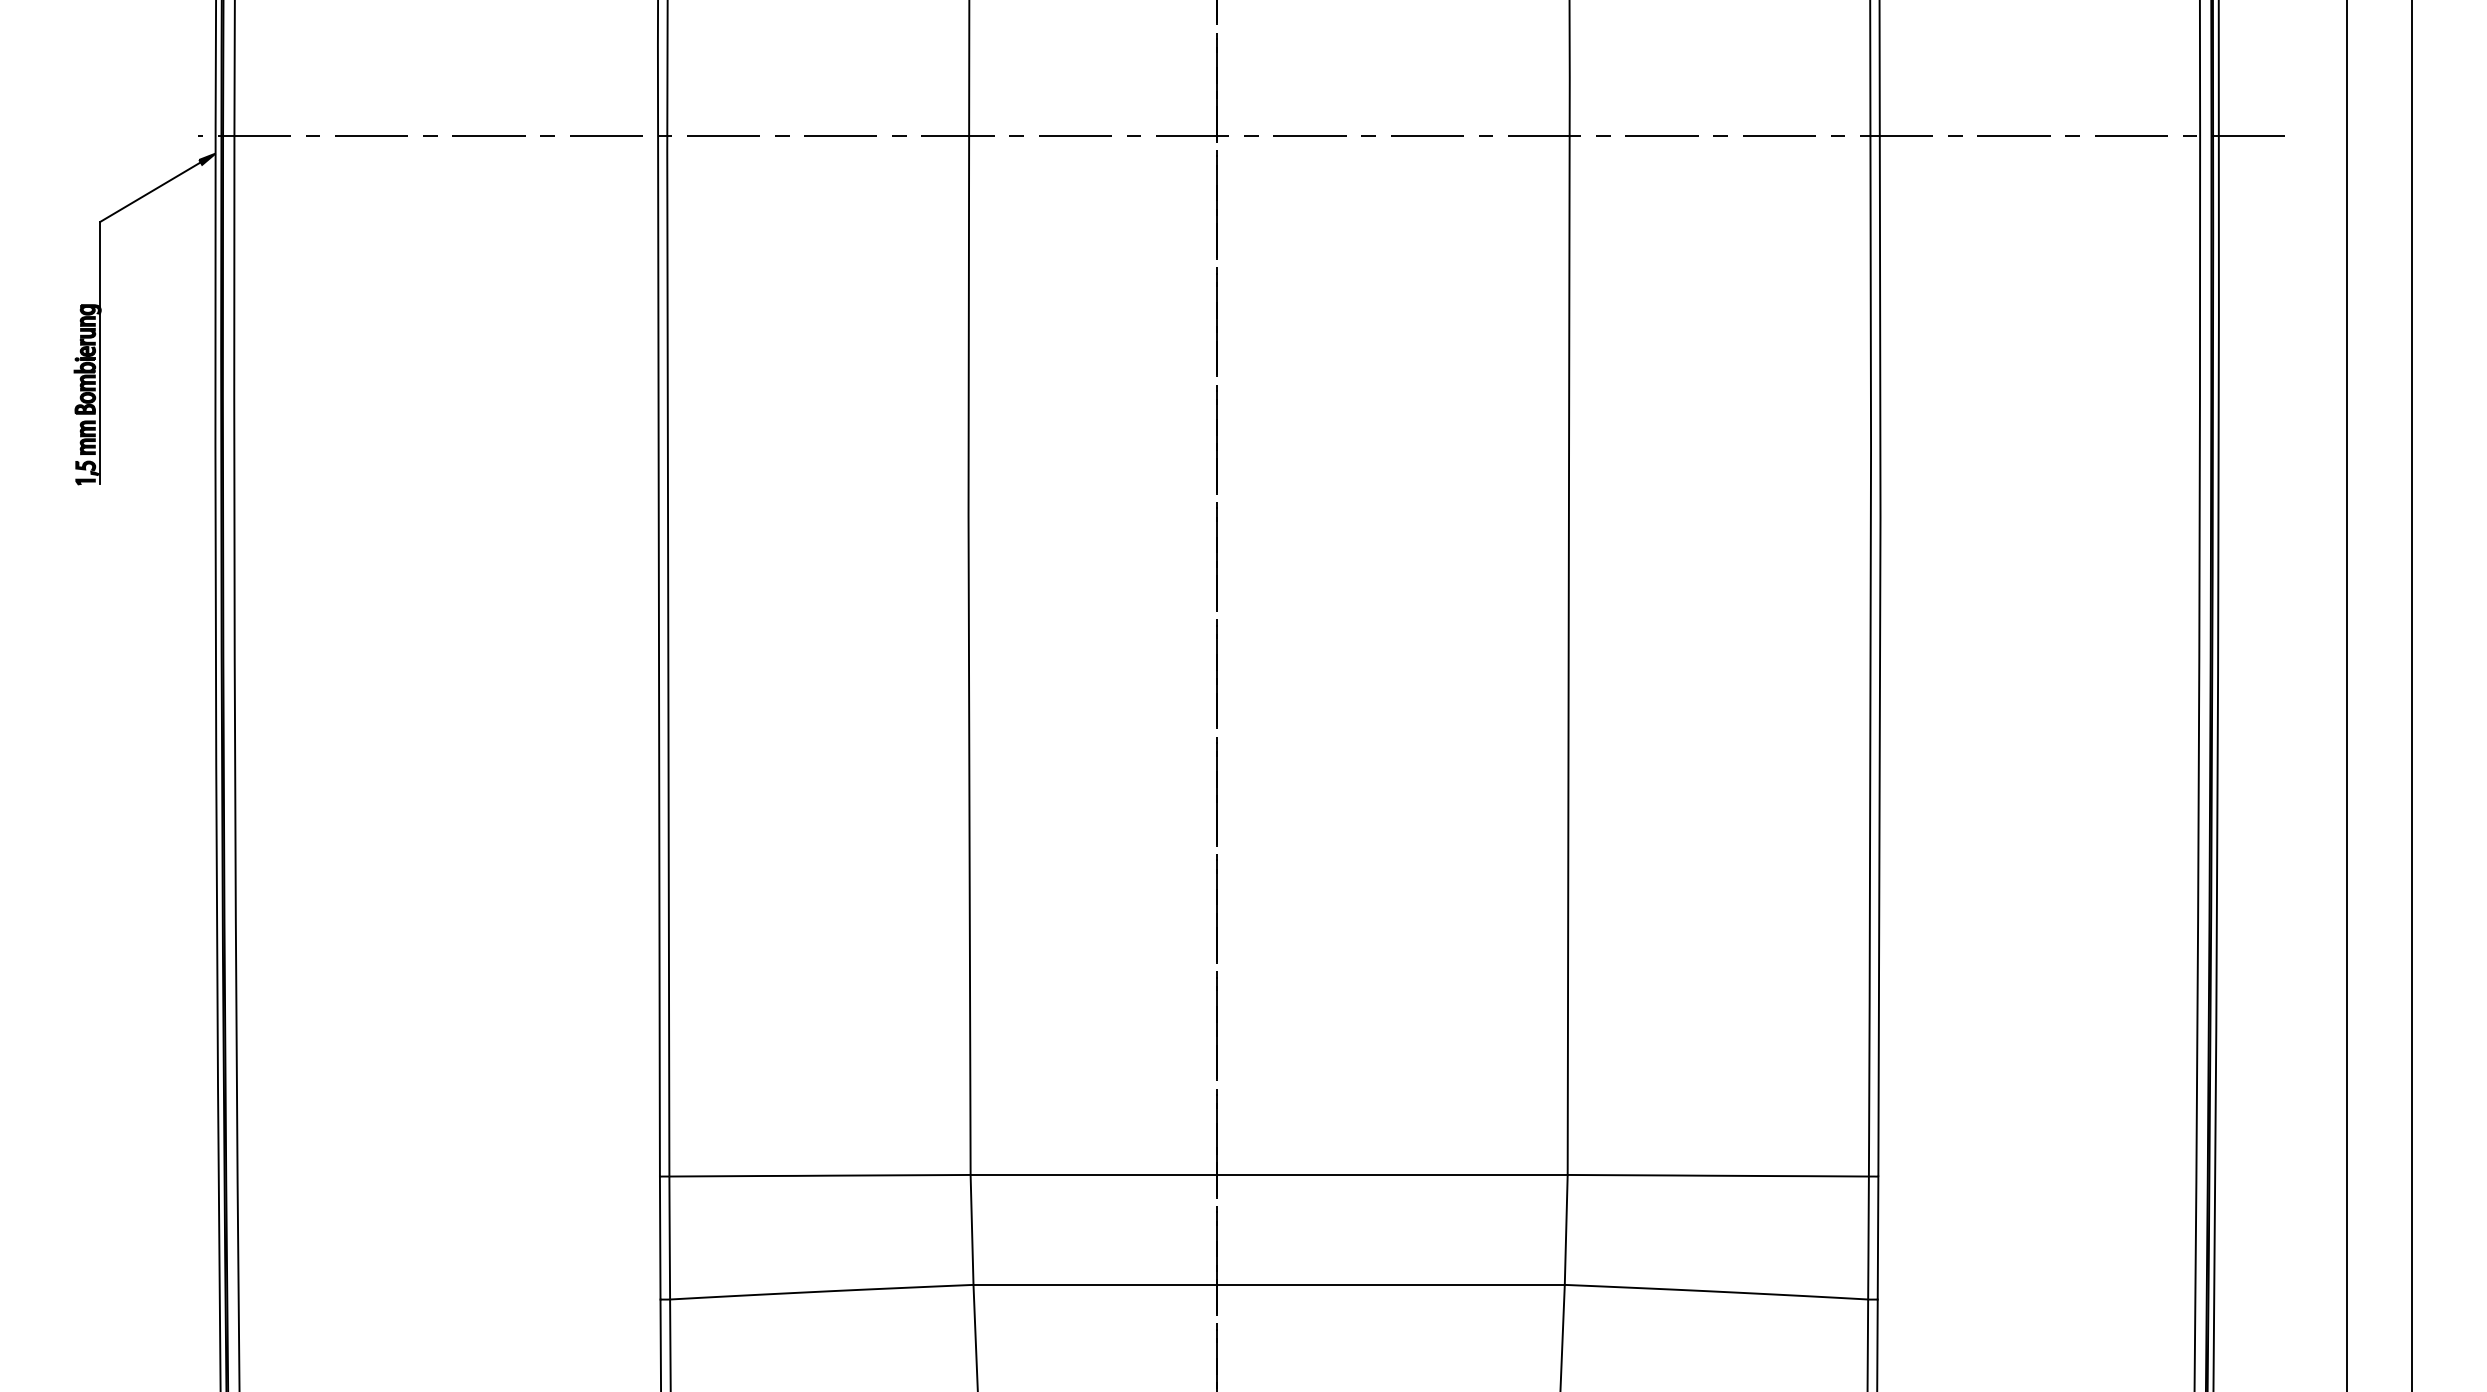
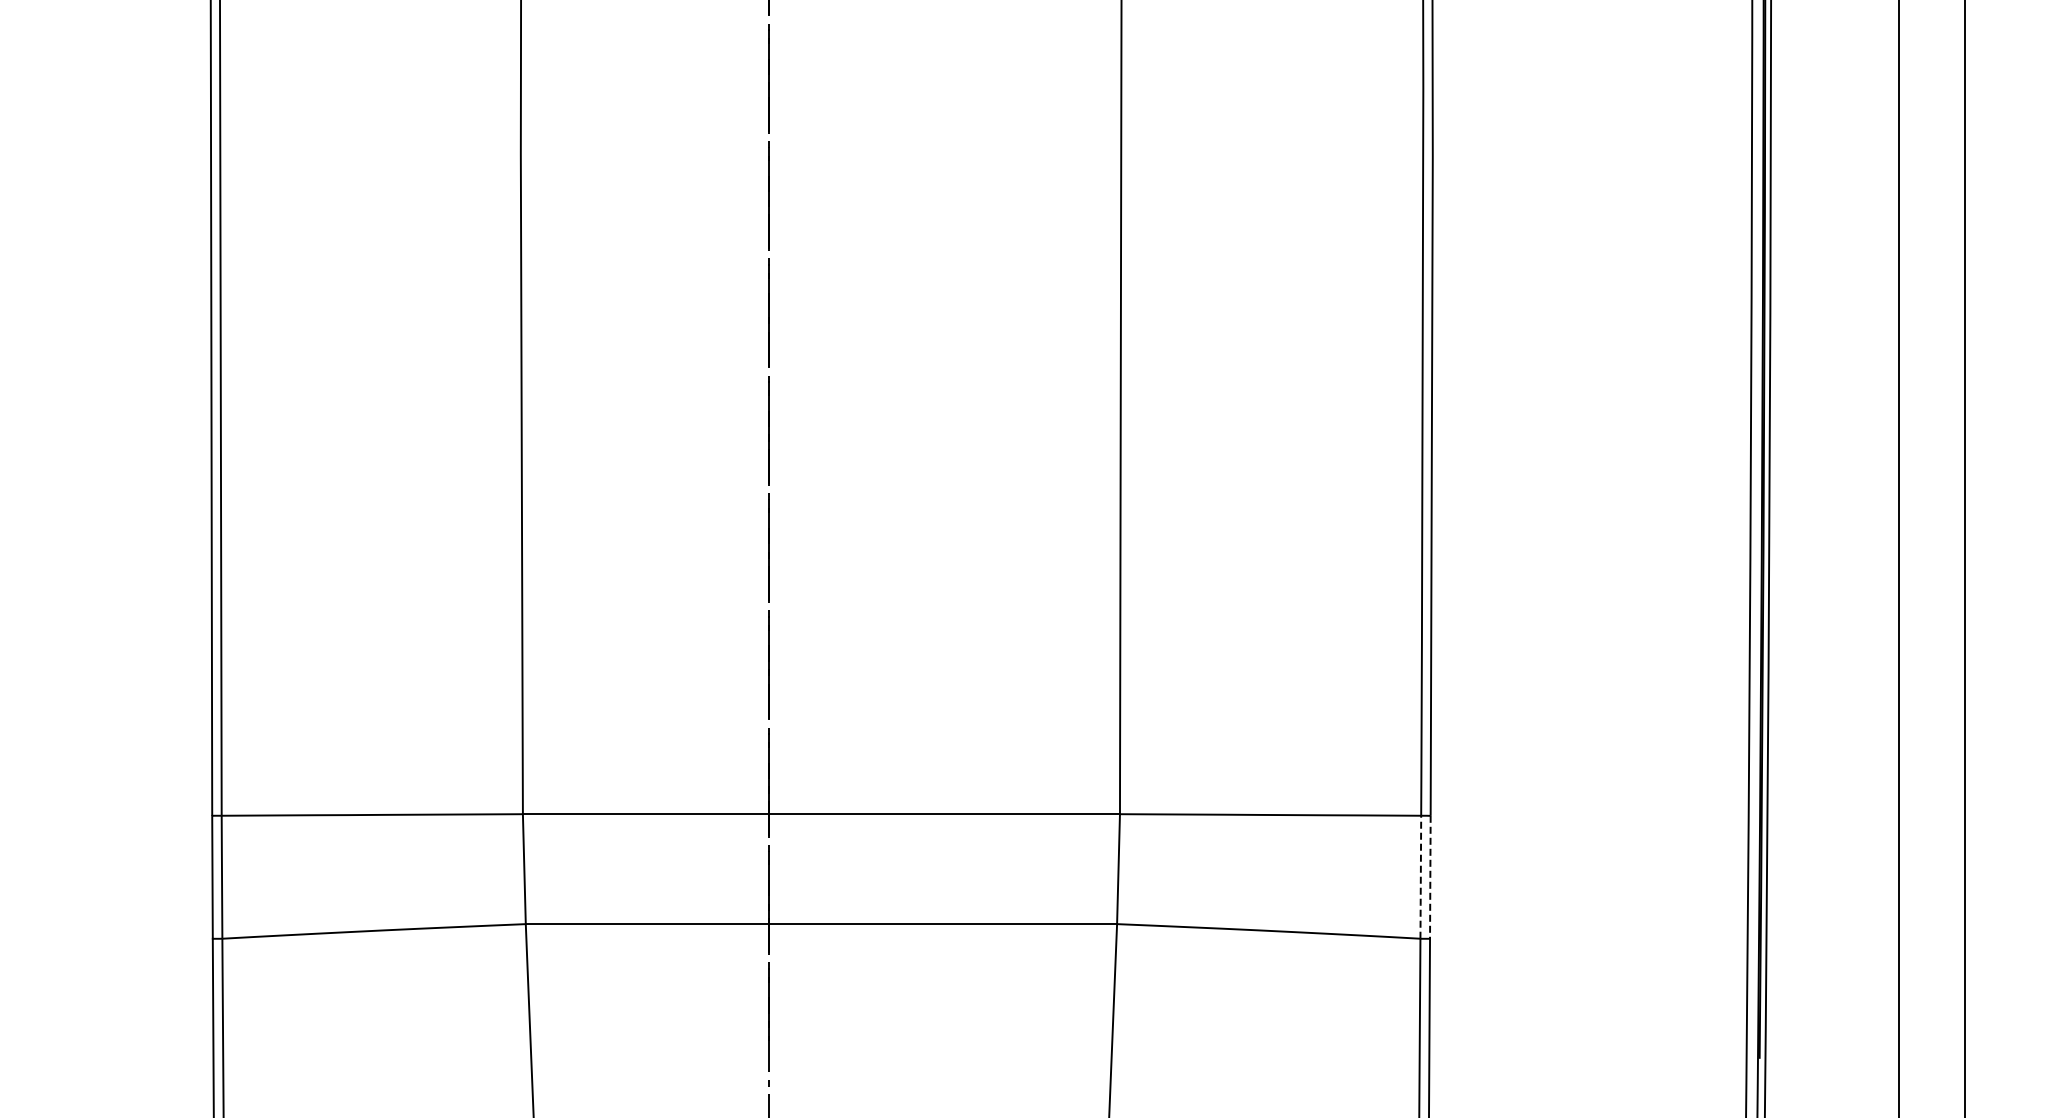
line: (1868, 1238) -> (1420, 877), solid -> dashed
line: (1878, 1238) -> (1430, 877), solid -> dashed

